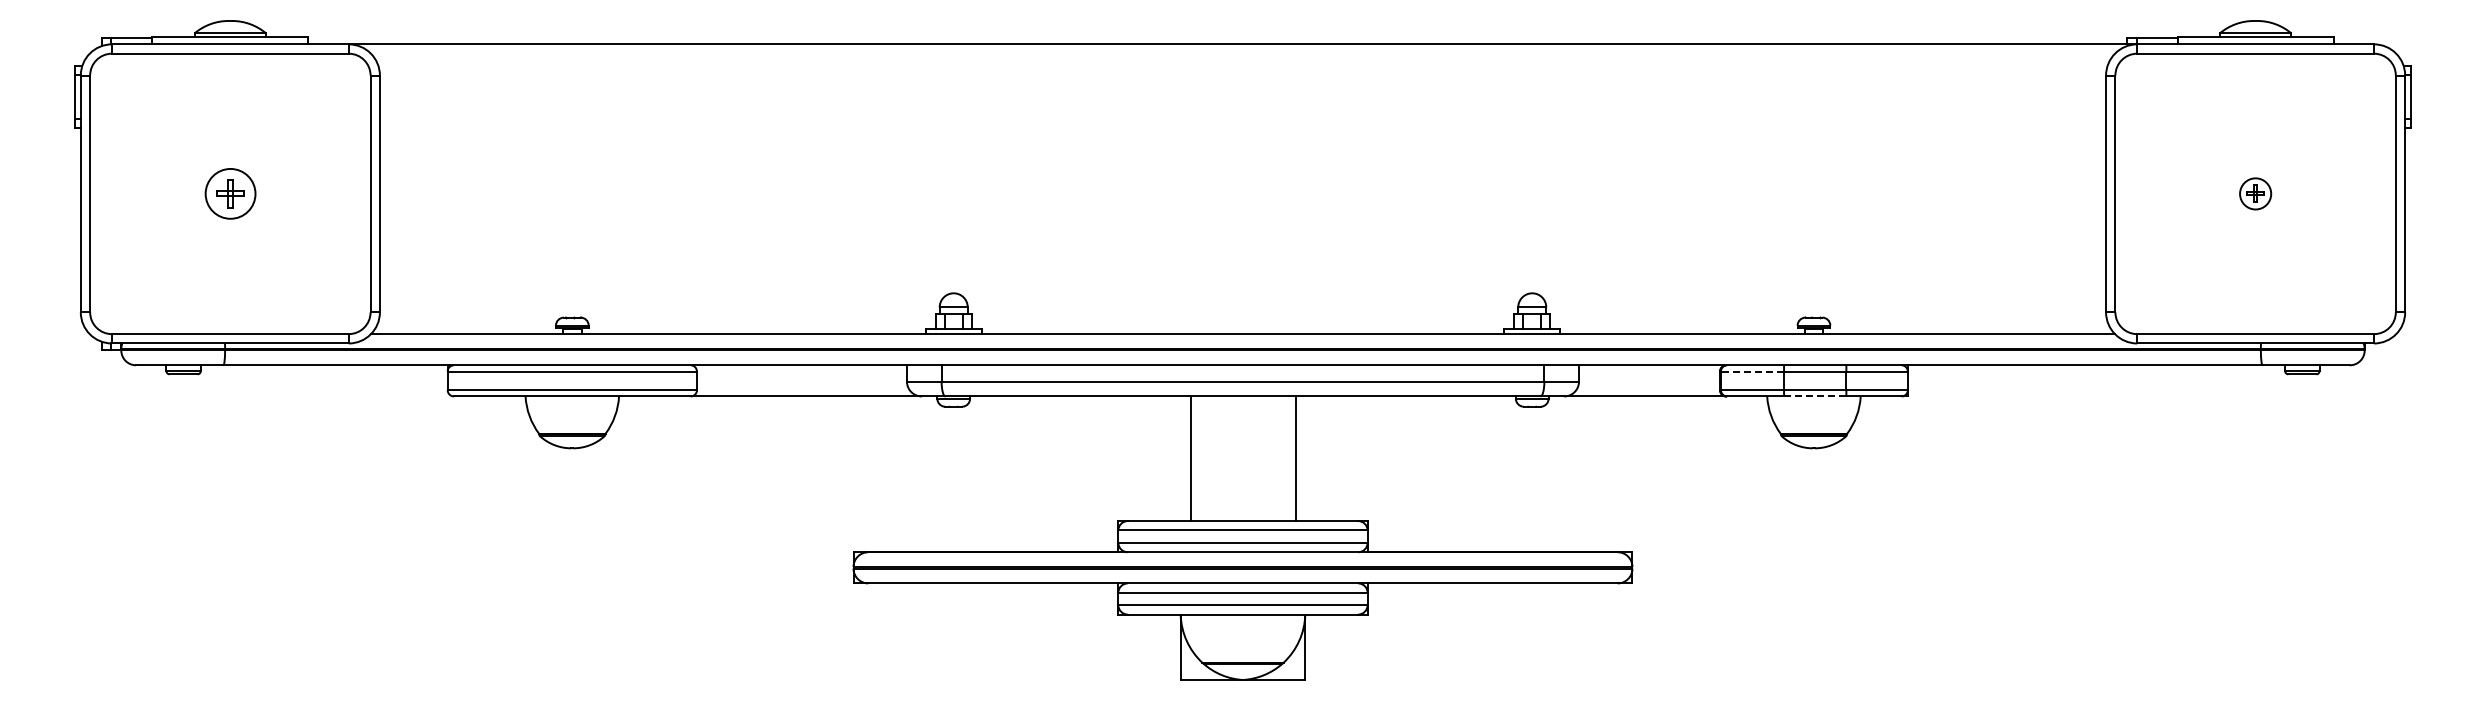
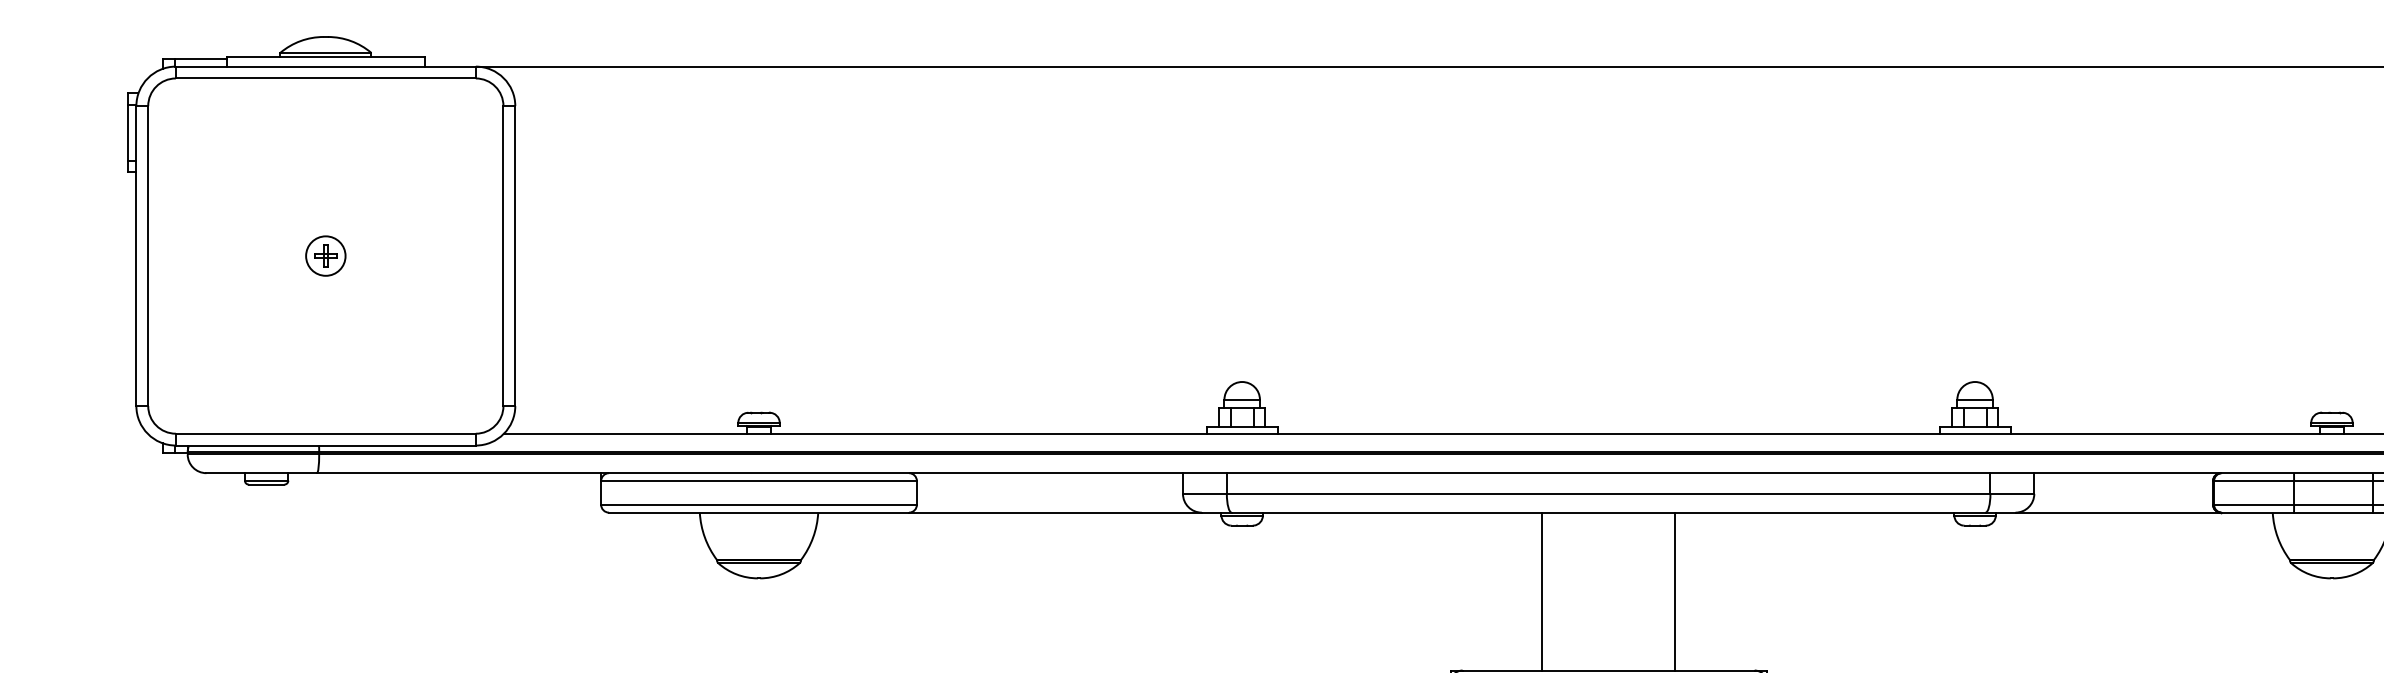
part: (229, 193) -> (324, 255), size x0.62
line: (1752, 371) -> (2254, 481), dashed -> solid
line: (1815, 396) -> (2333, 512), dashed -> solid

